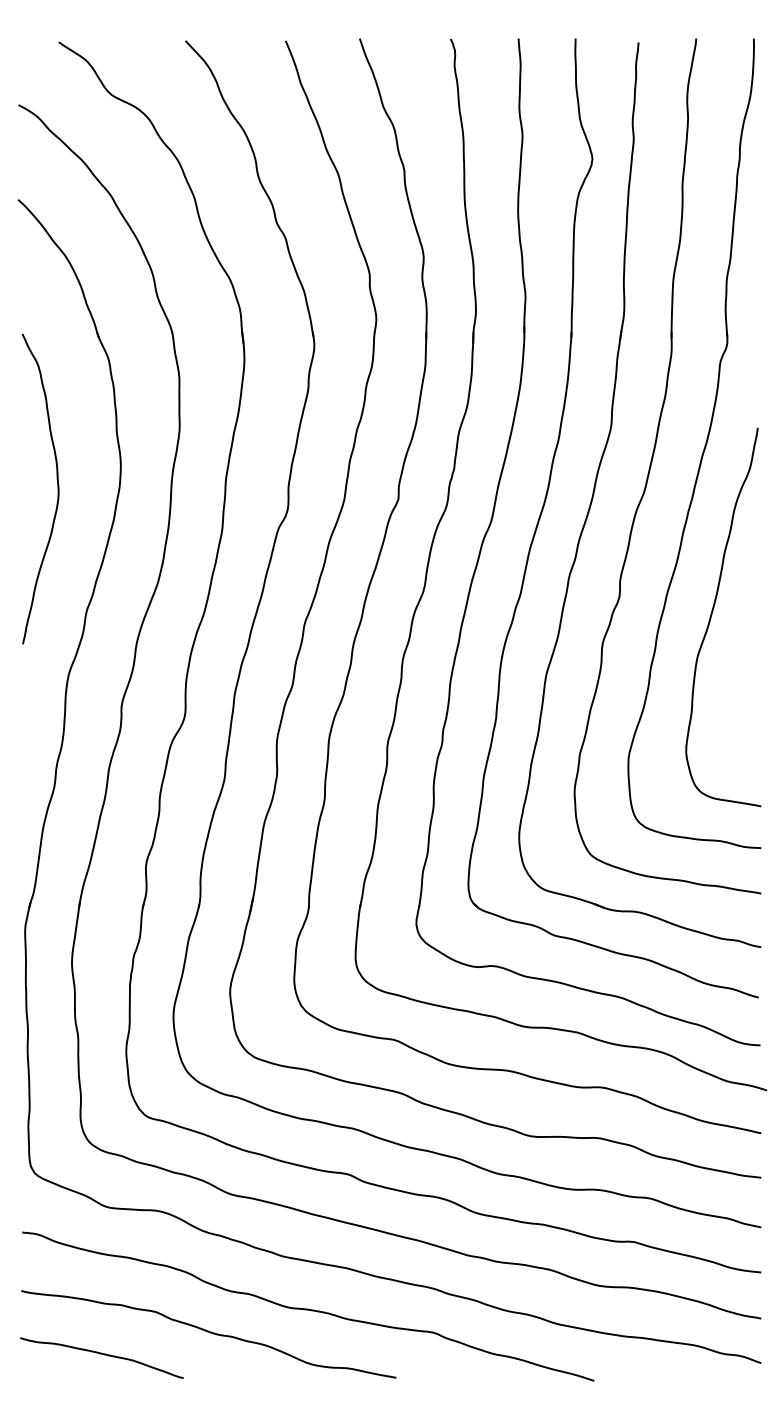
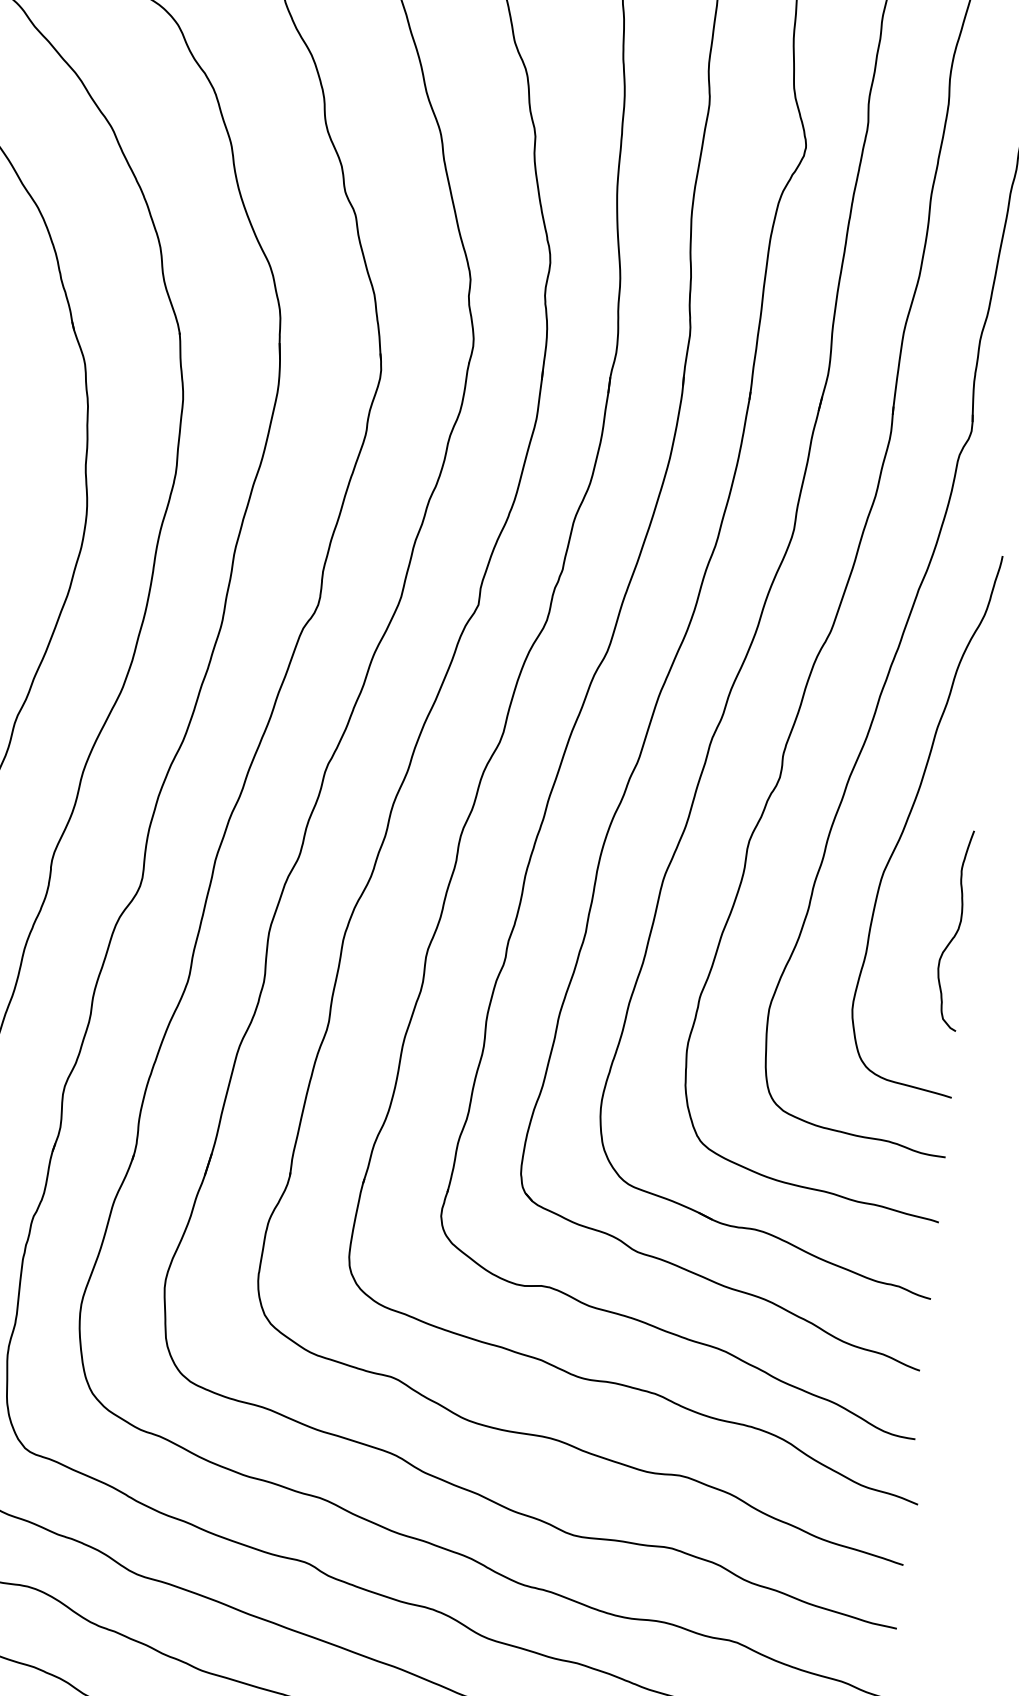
curve: (752, 690) -> (956, 930), added

